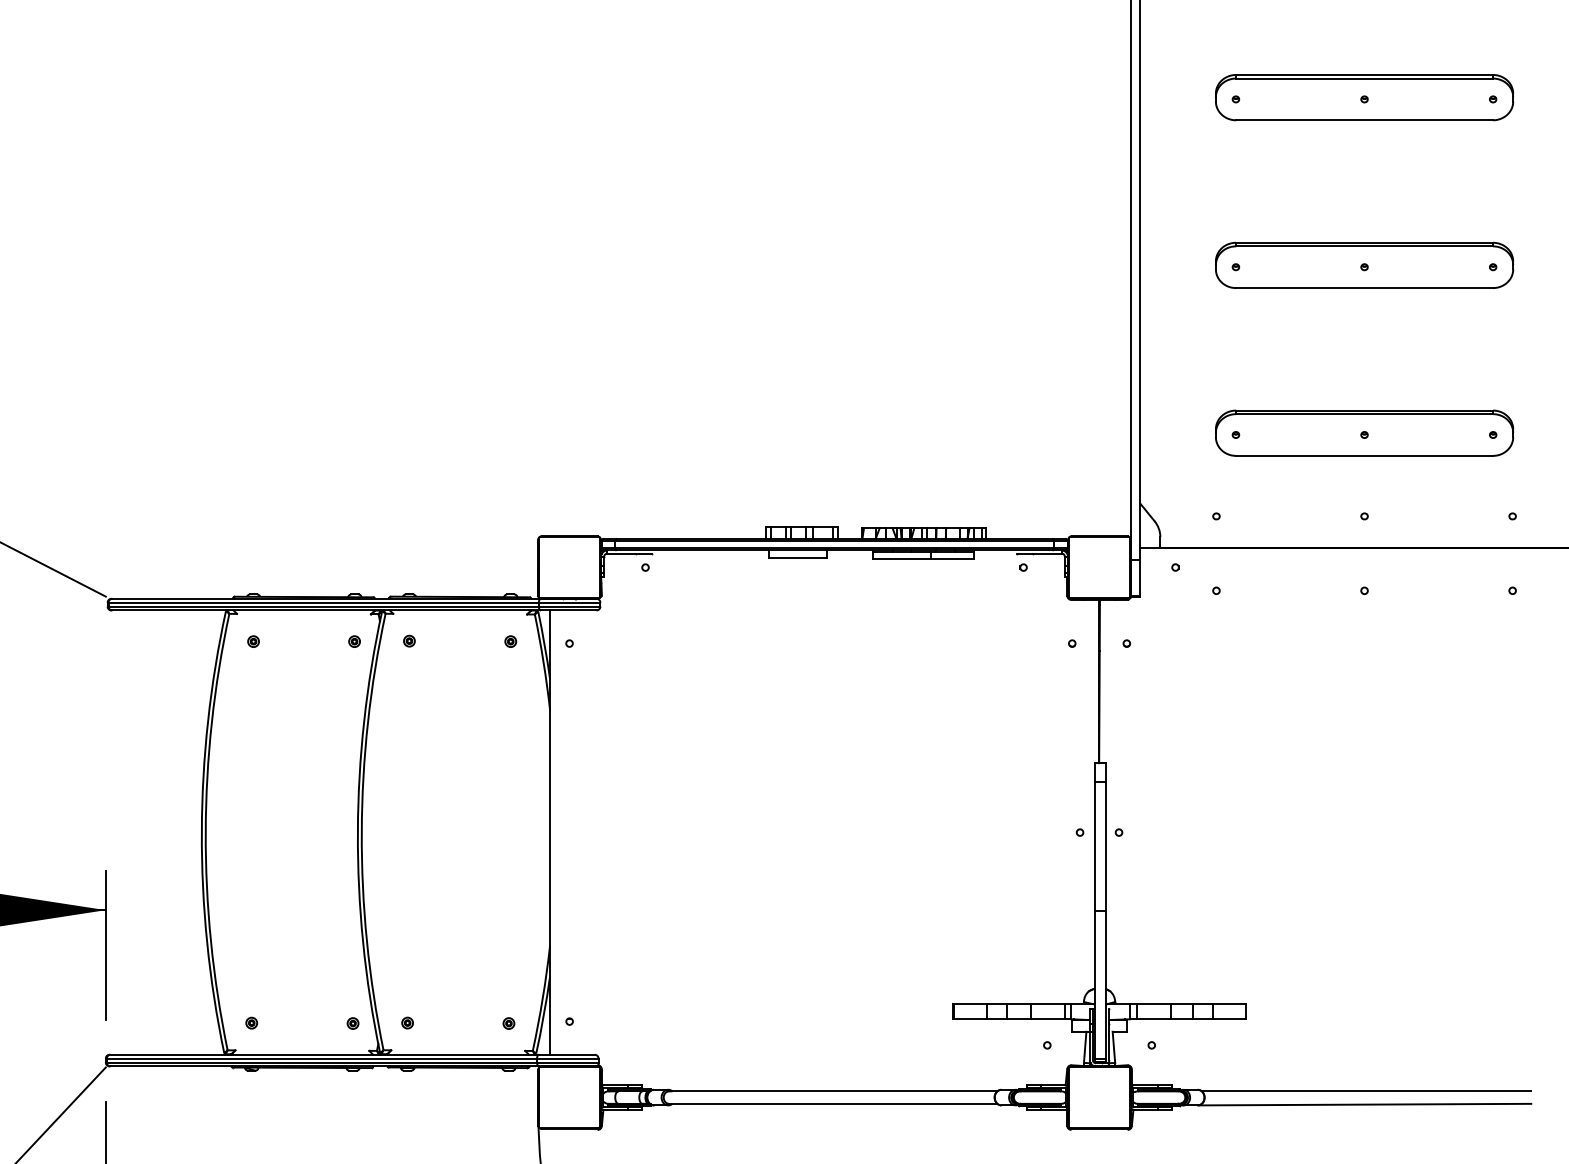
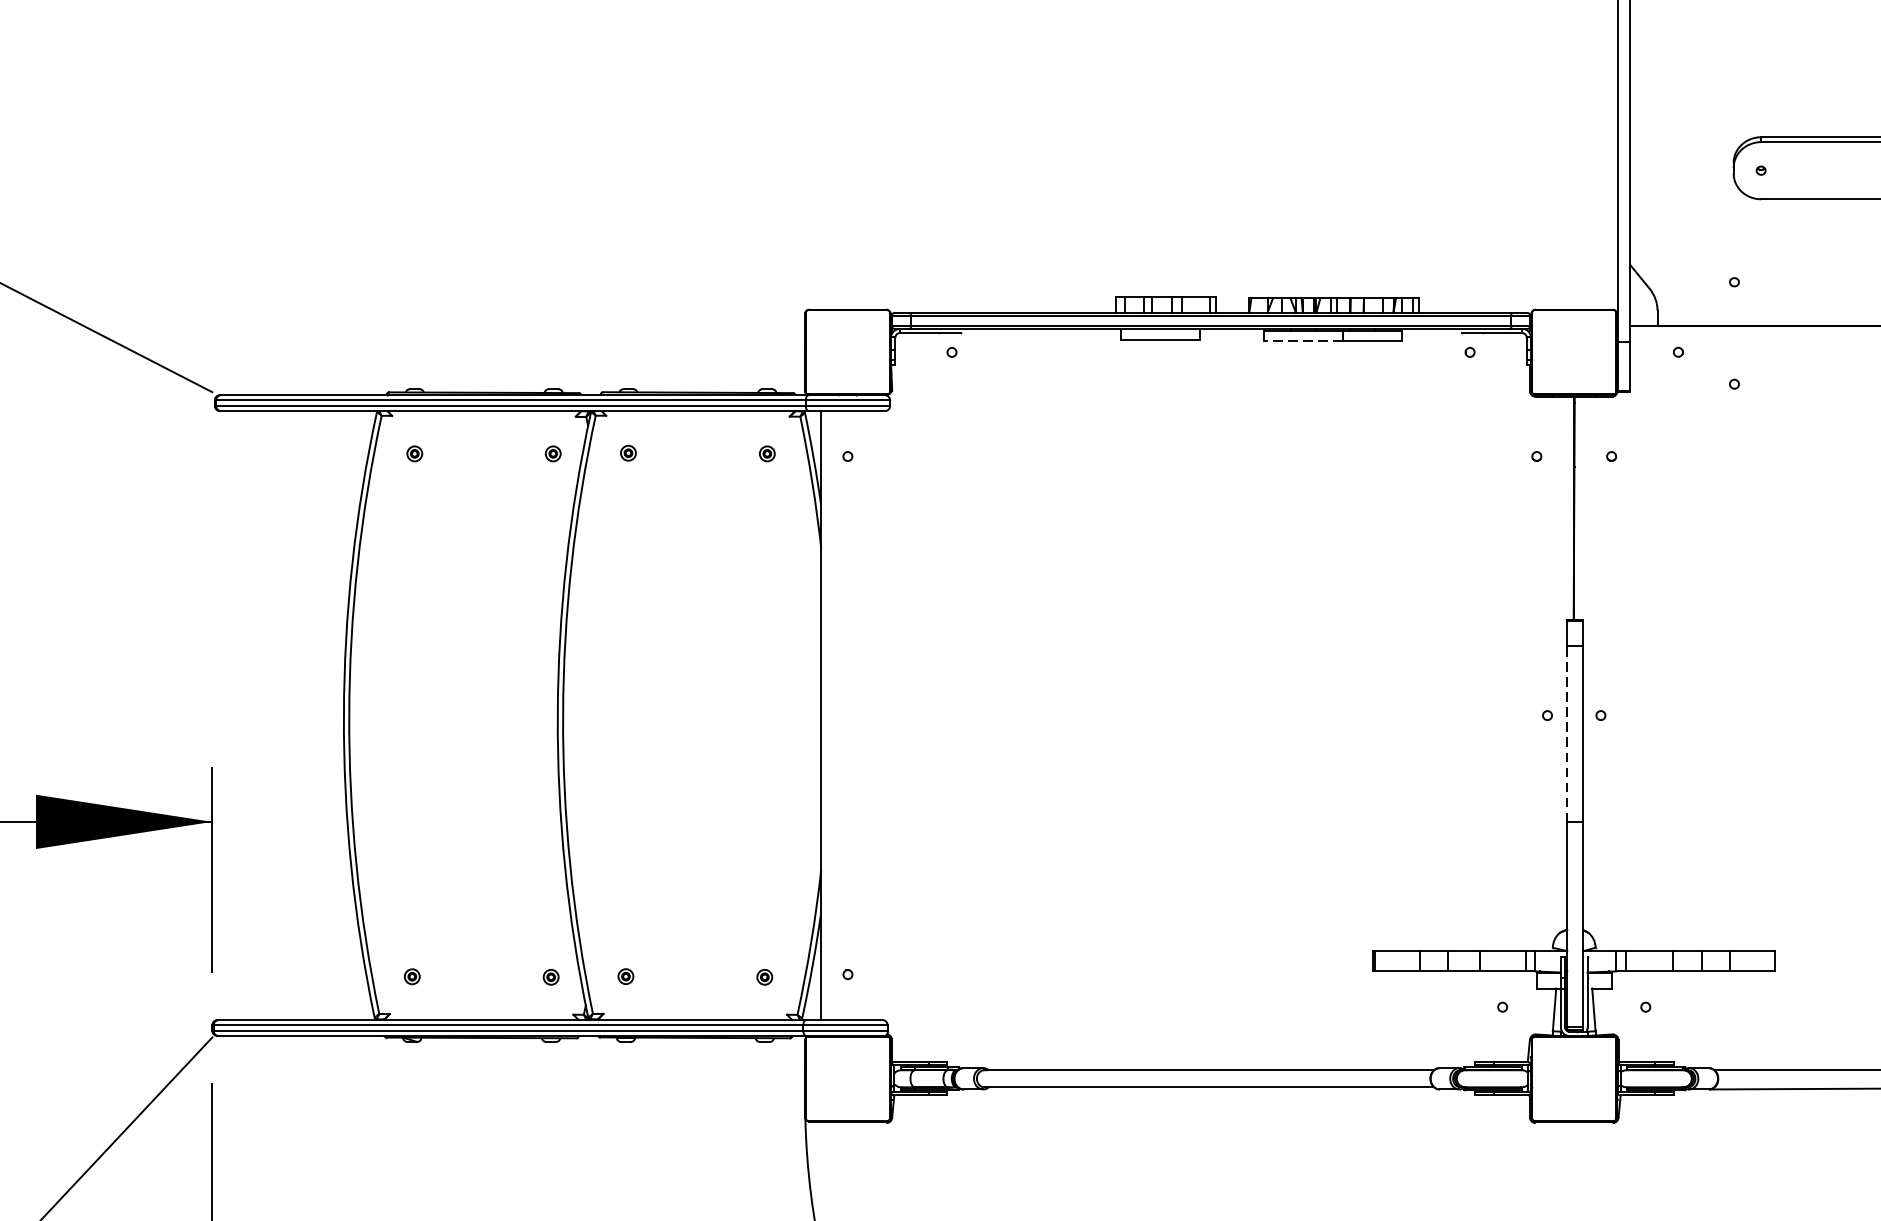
line: (902, 559) -> (1304, 341), solid -> dashed
line: (1094, 845) -> (1567, 733), solid -> dashed

